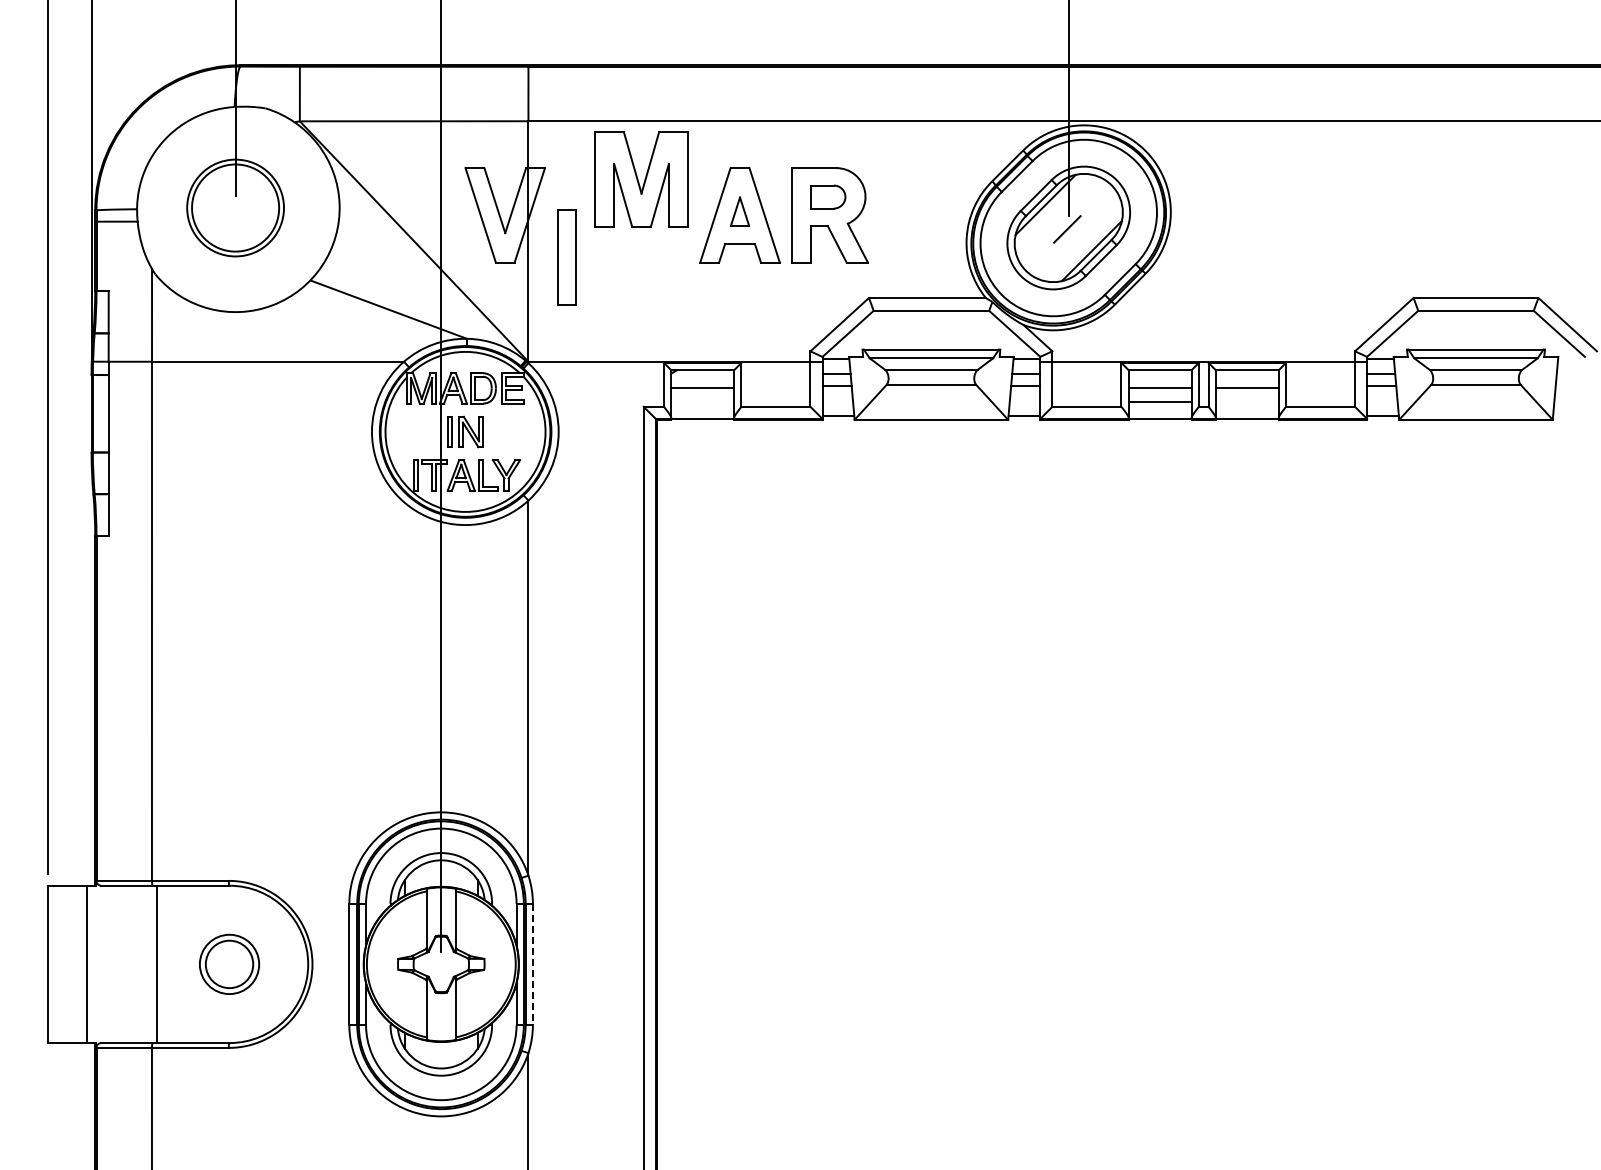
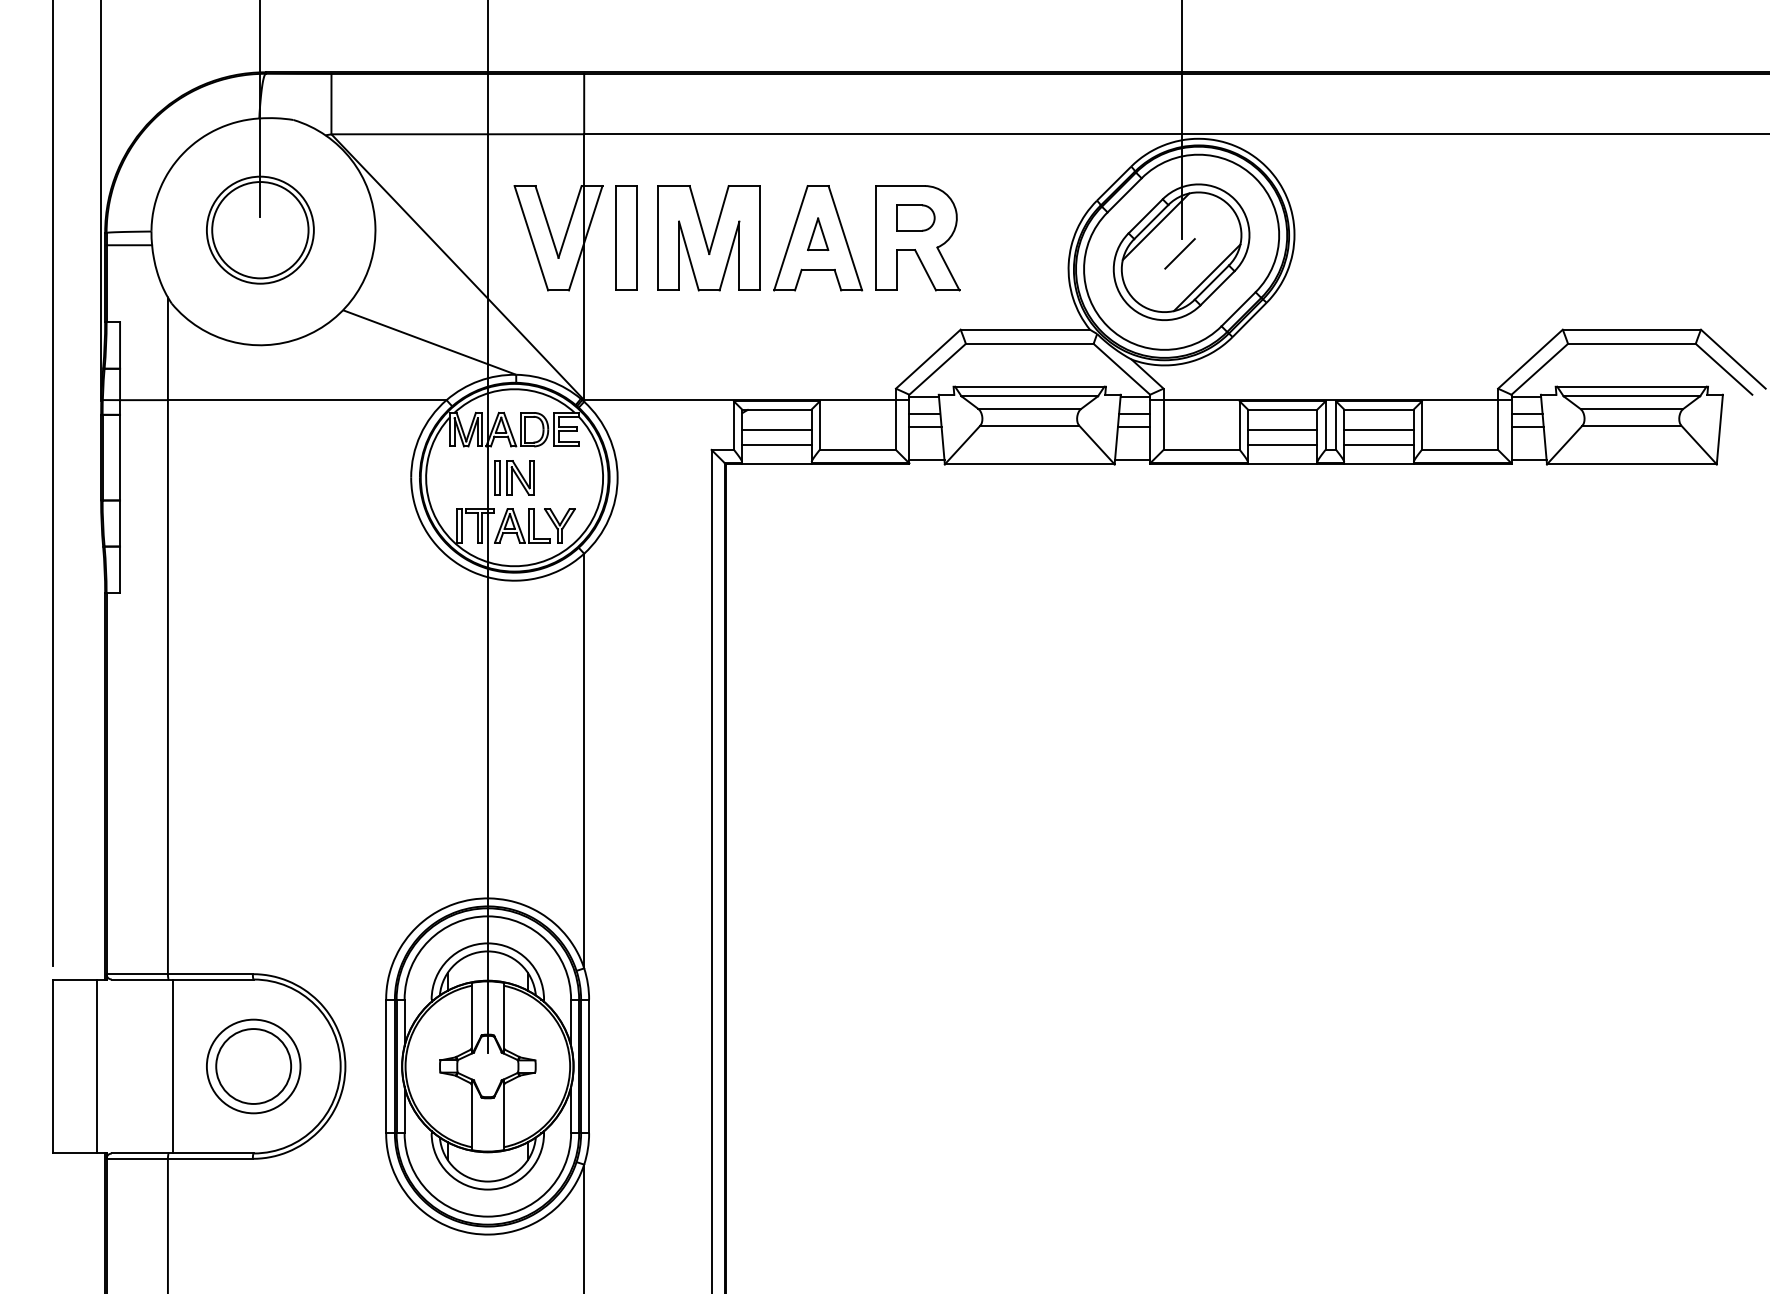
part: (641, 179) -> (709, 238), moved
part: (566, 257) -> (626, 238), moved
line: (702, 402) -> (776, 445), added
line: (1246, 402) -> (1378, 445), added
part: (229, 964) -> (253, 1066), size x1.43
line: (532, 964) -> (588, 1066), dashed -> solid

